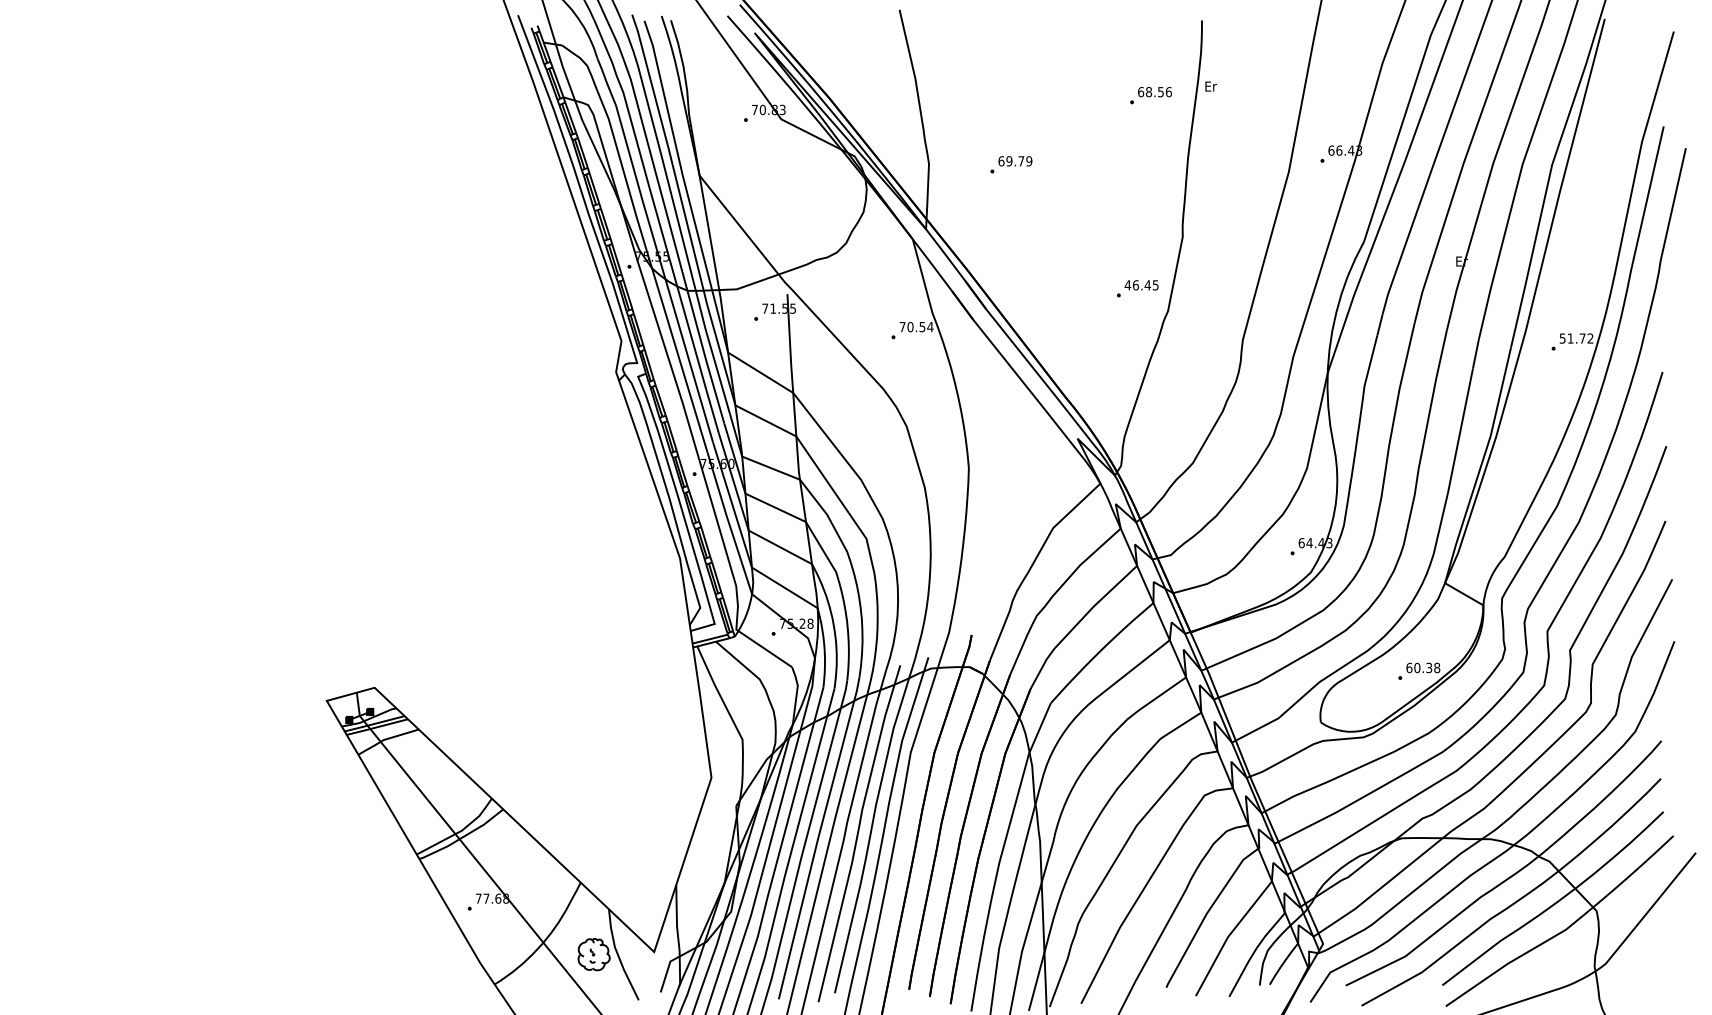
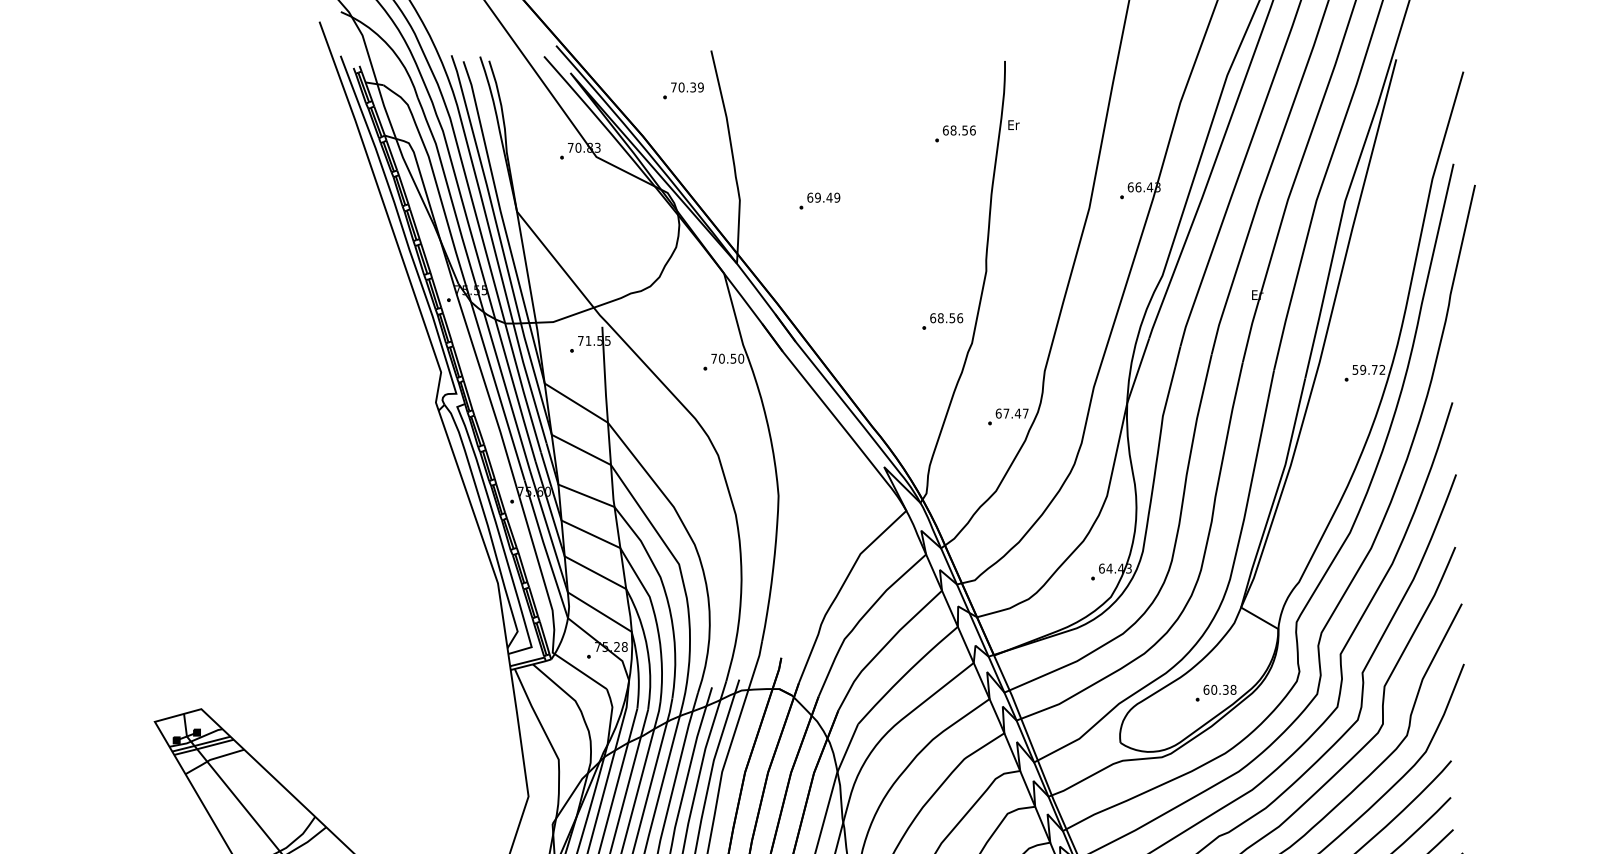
part: (870, 50) -> (683, 90), added
text: (1021, 161) -> (829, 197), 69.79 -> 69.49
text: (1141, 285) -> (946, 318), 46.45 -> 68.56
text: (930, 326) -> (741, 358), 70.54 -> 70.50
text: (1570, 338) -> (1363, 369), 51.72 -> 59.72
part: (1205, 386) -> (1008, 416), added

